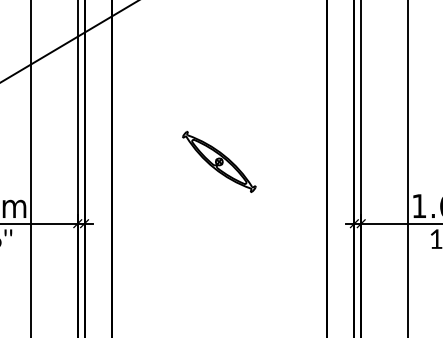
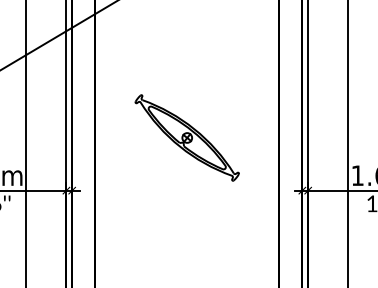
part: (218, 161) -> (186, 137), size x1.67

